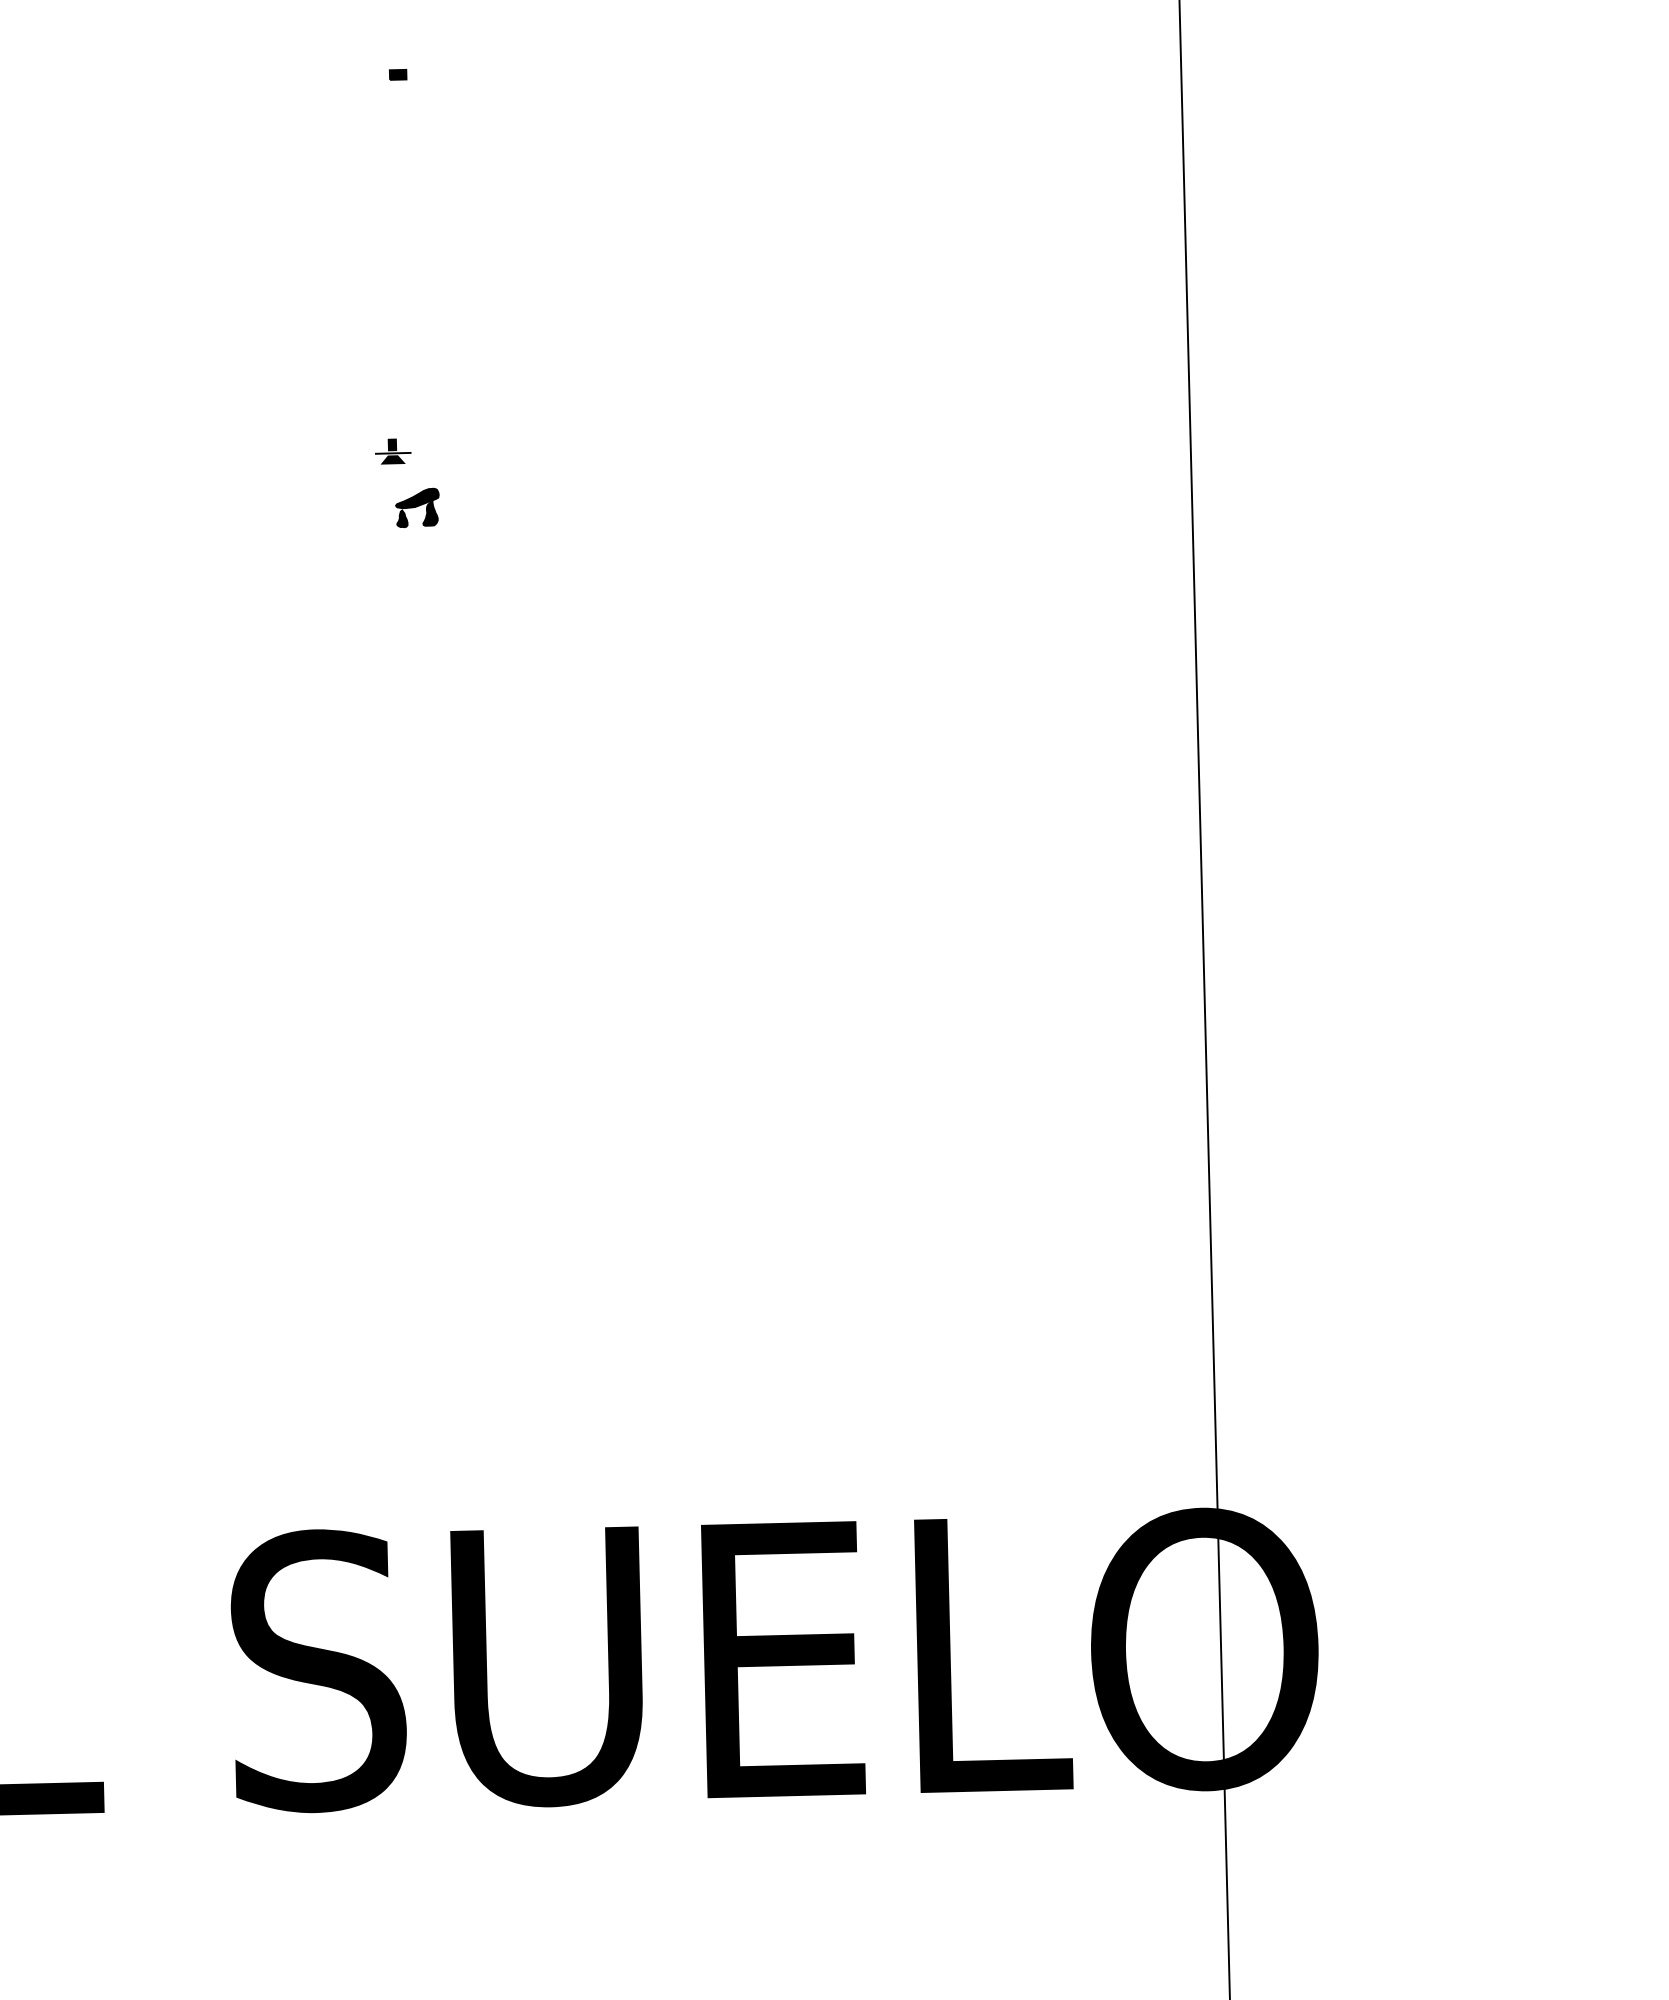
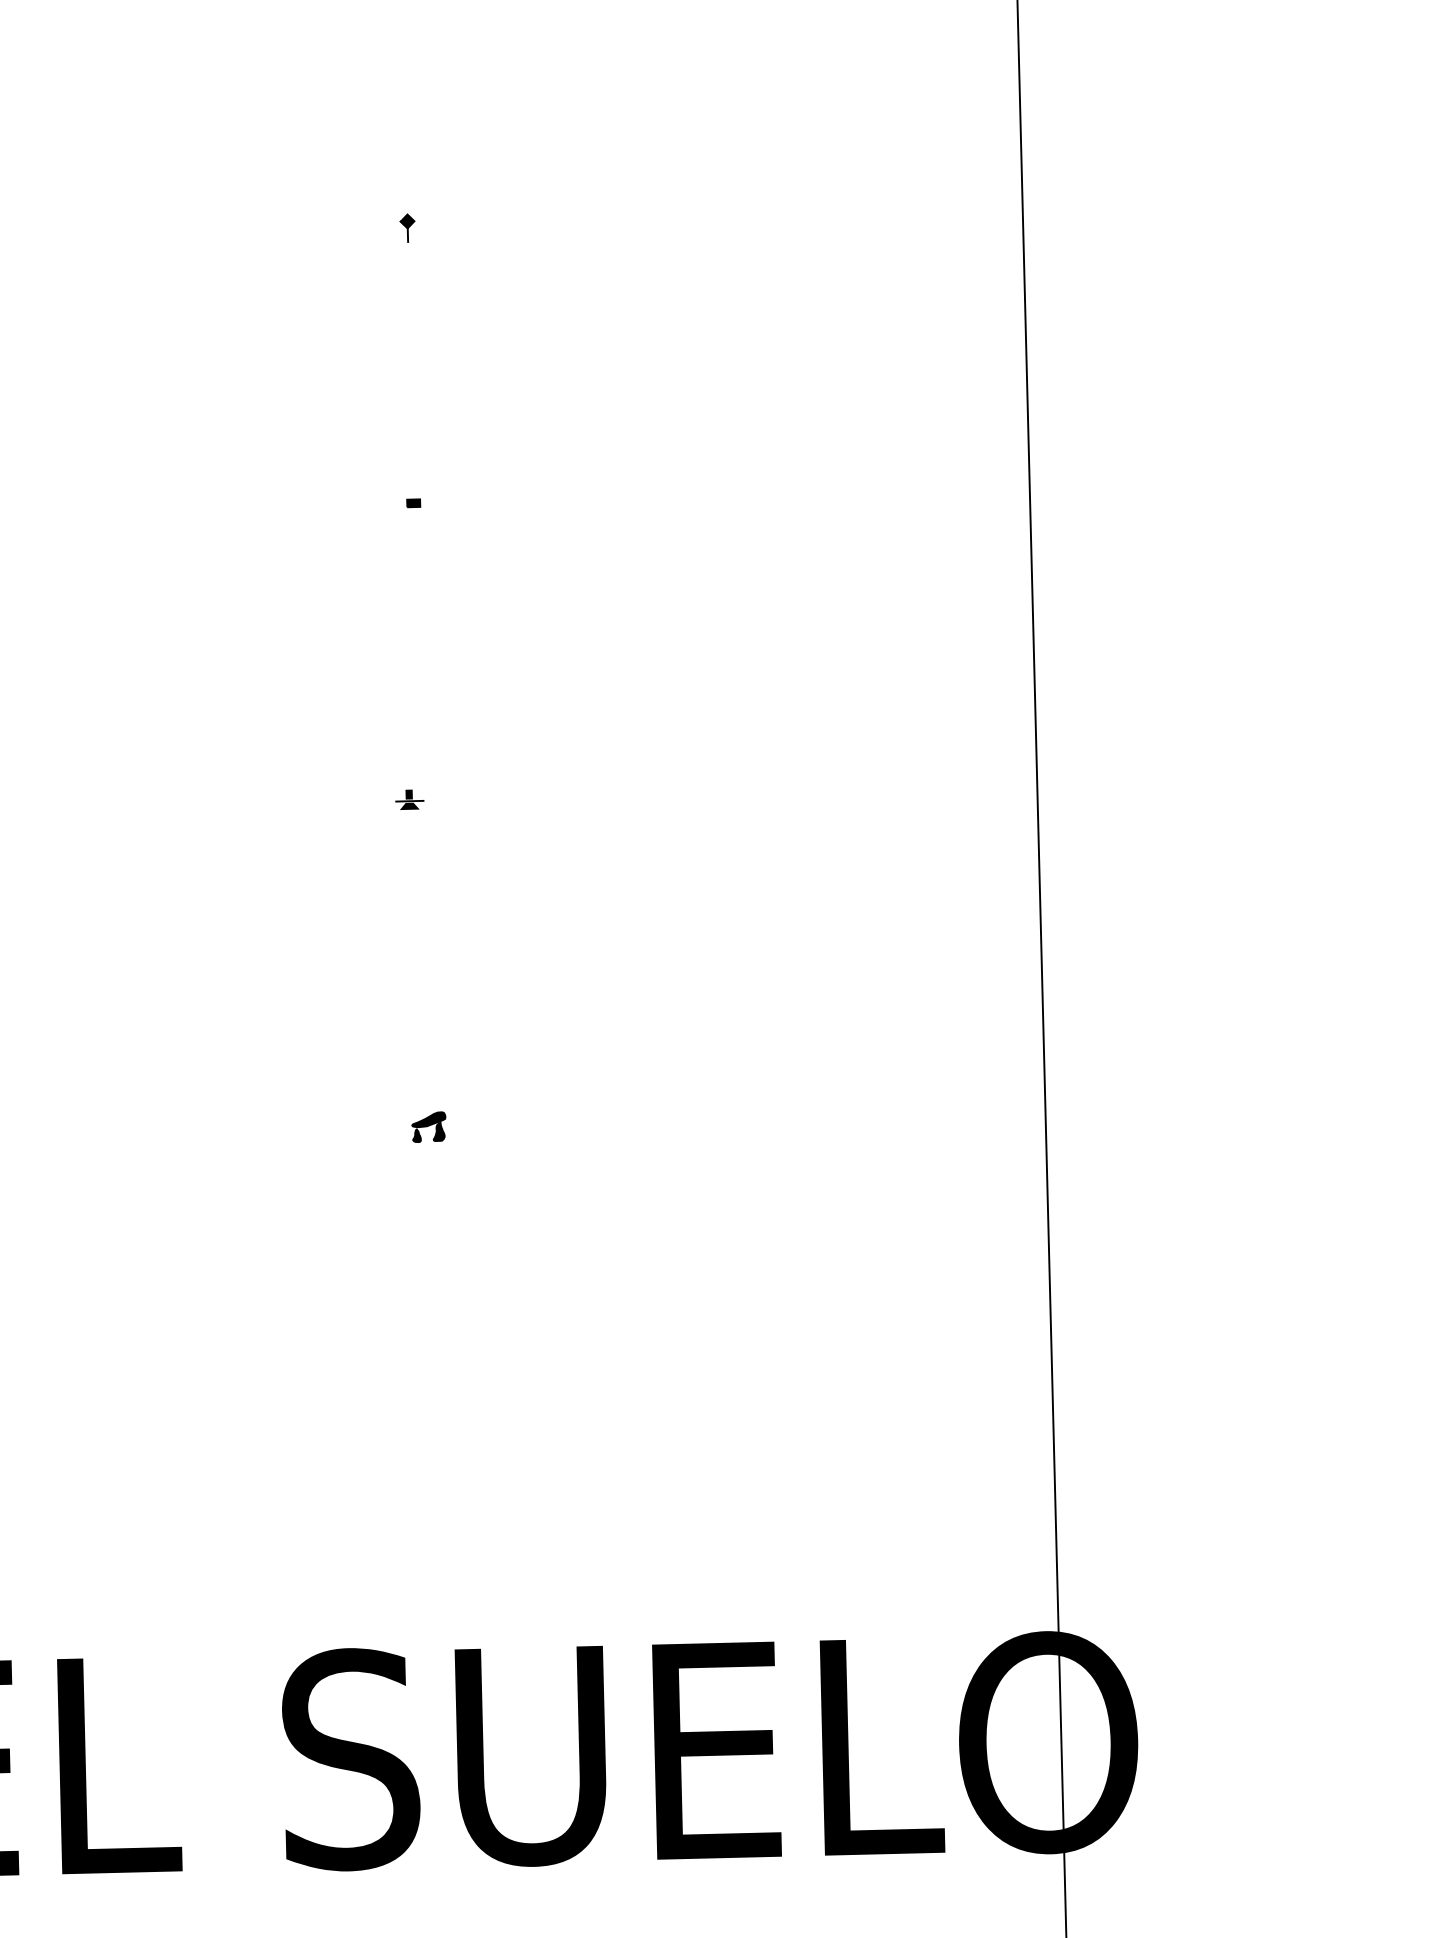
part: (416, 507) -> (428, 1126), moved

